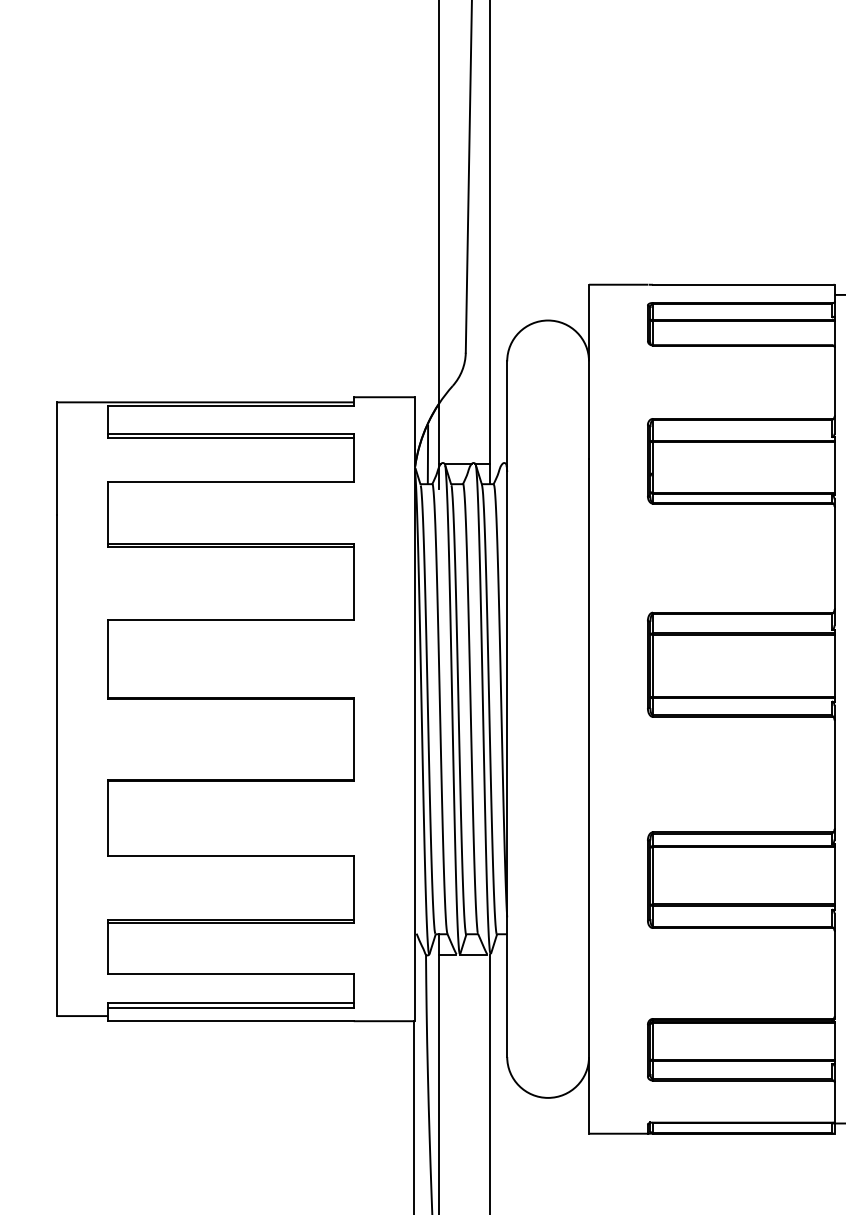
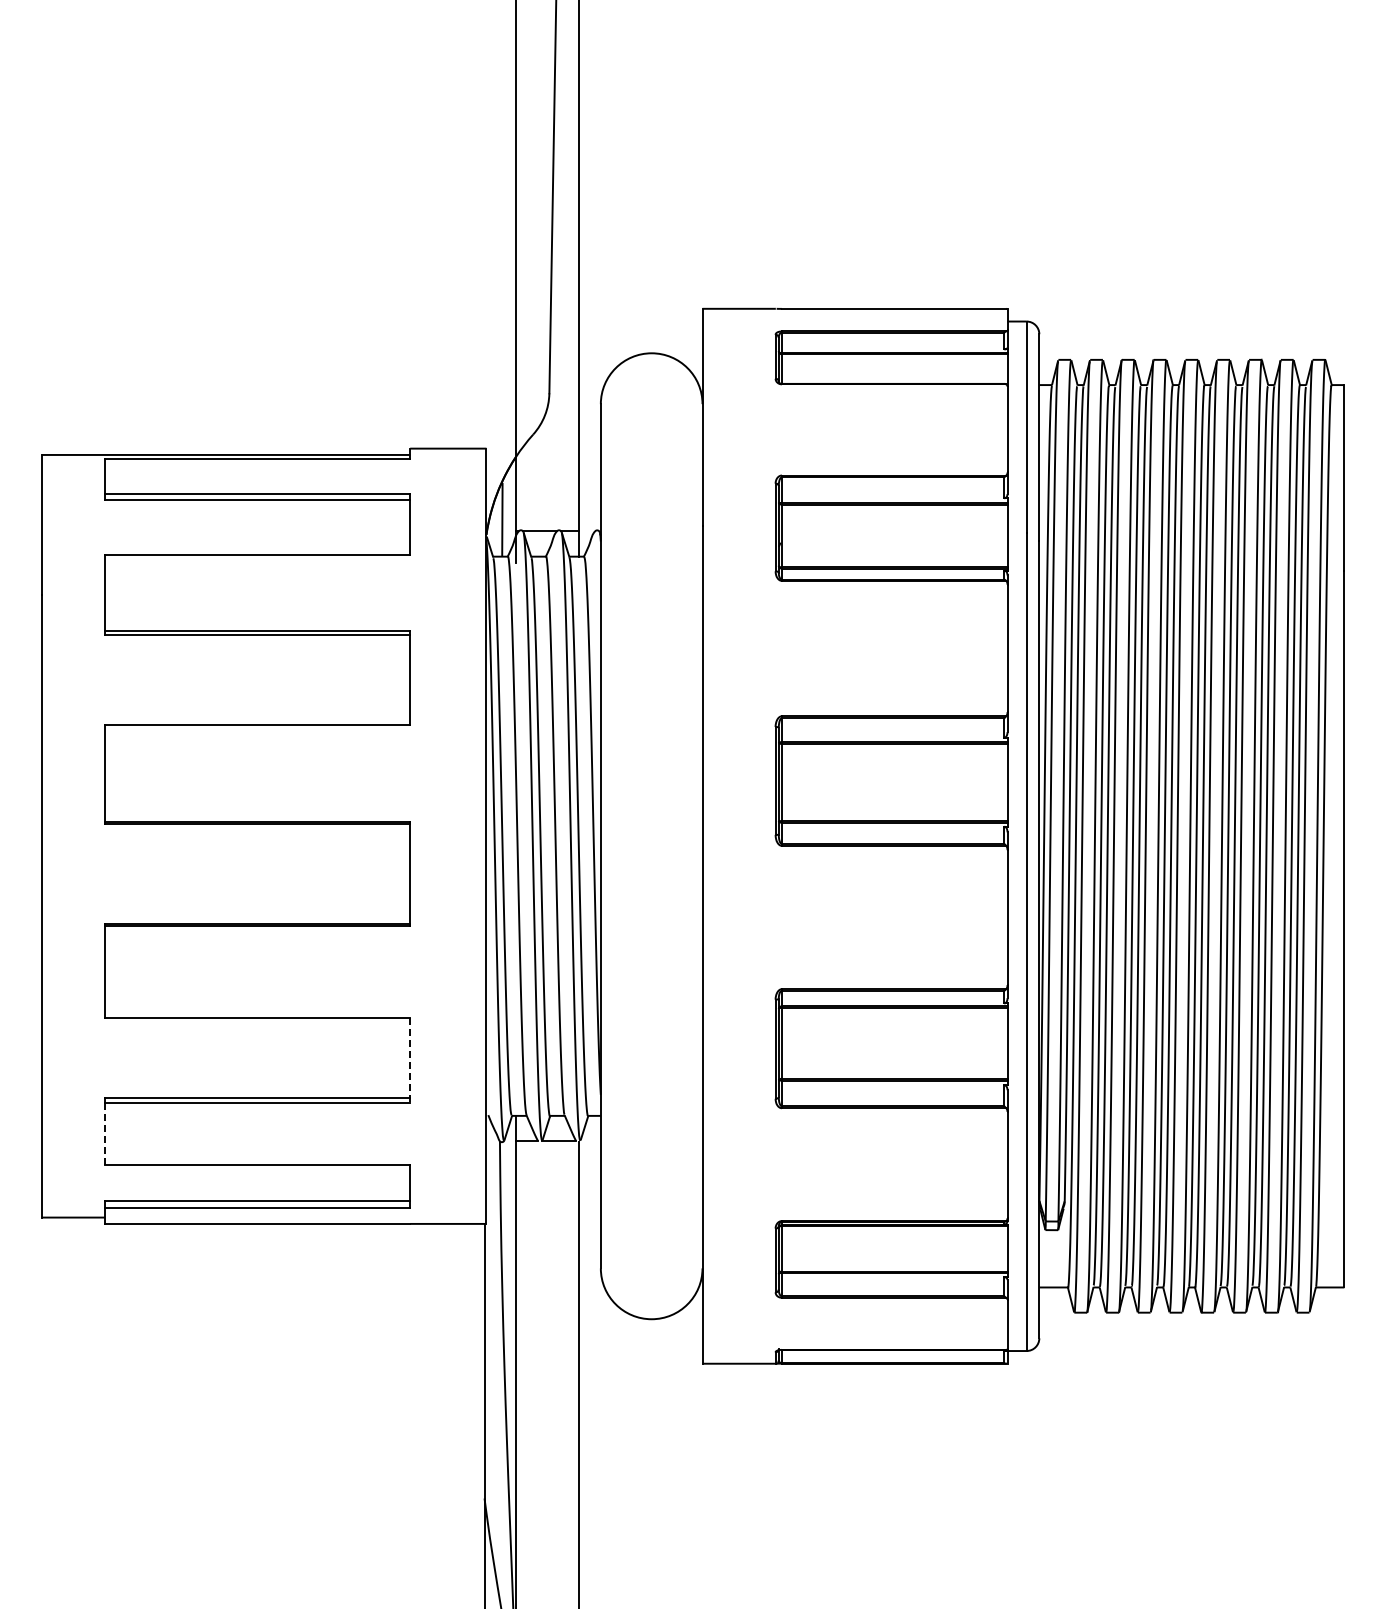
line: (354, 889) -> (410, 1060), solid -> dashed
line: (108, 949) -> (105, 1134), solid -> dashed

